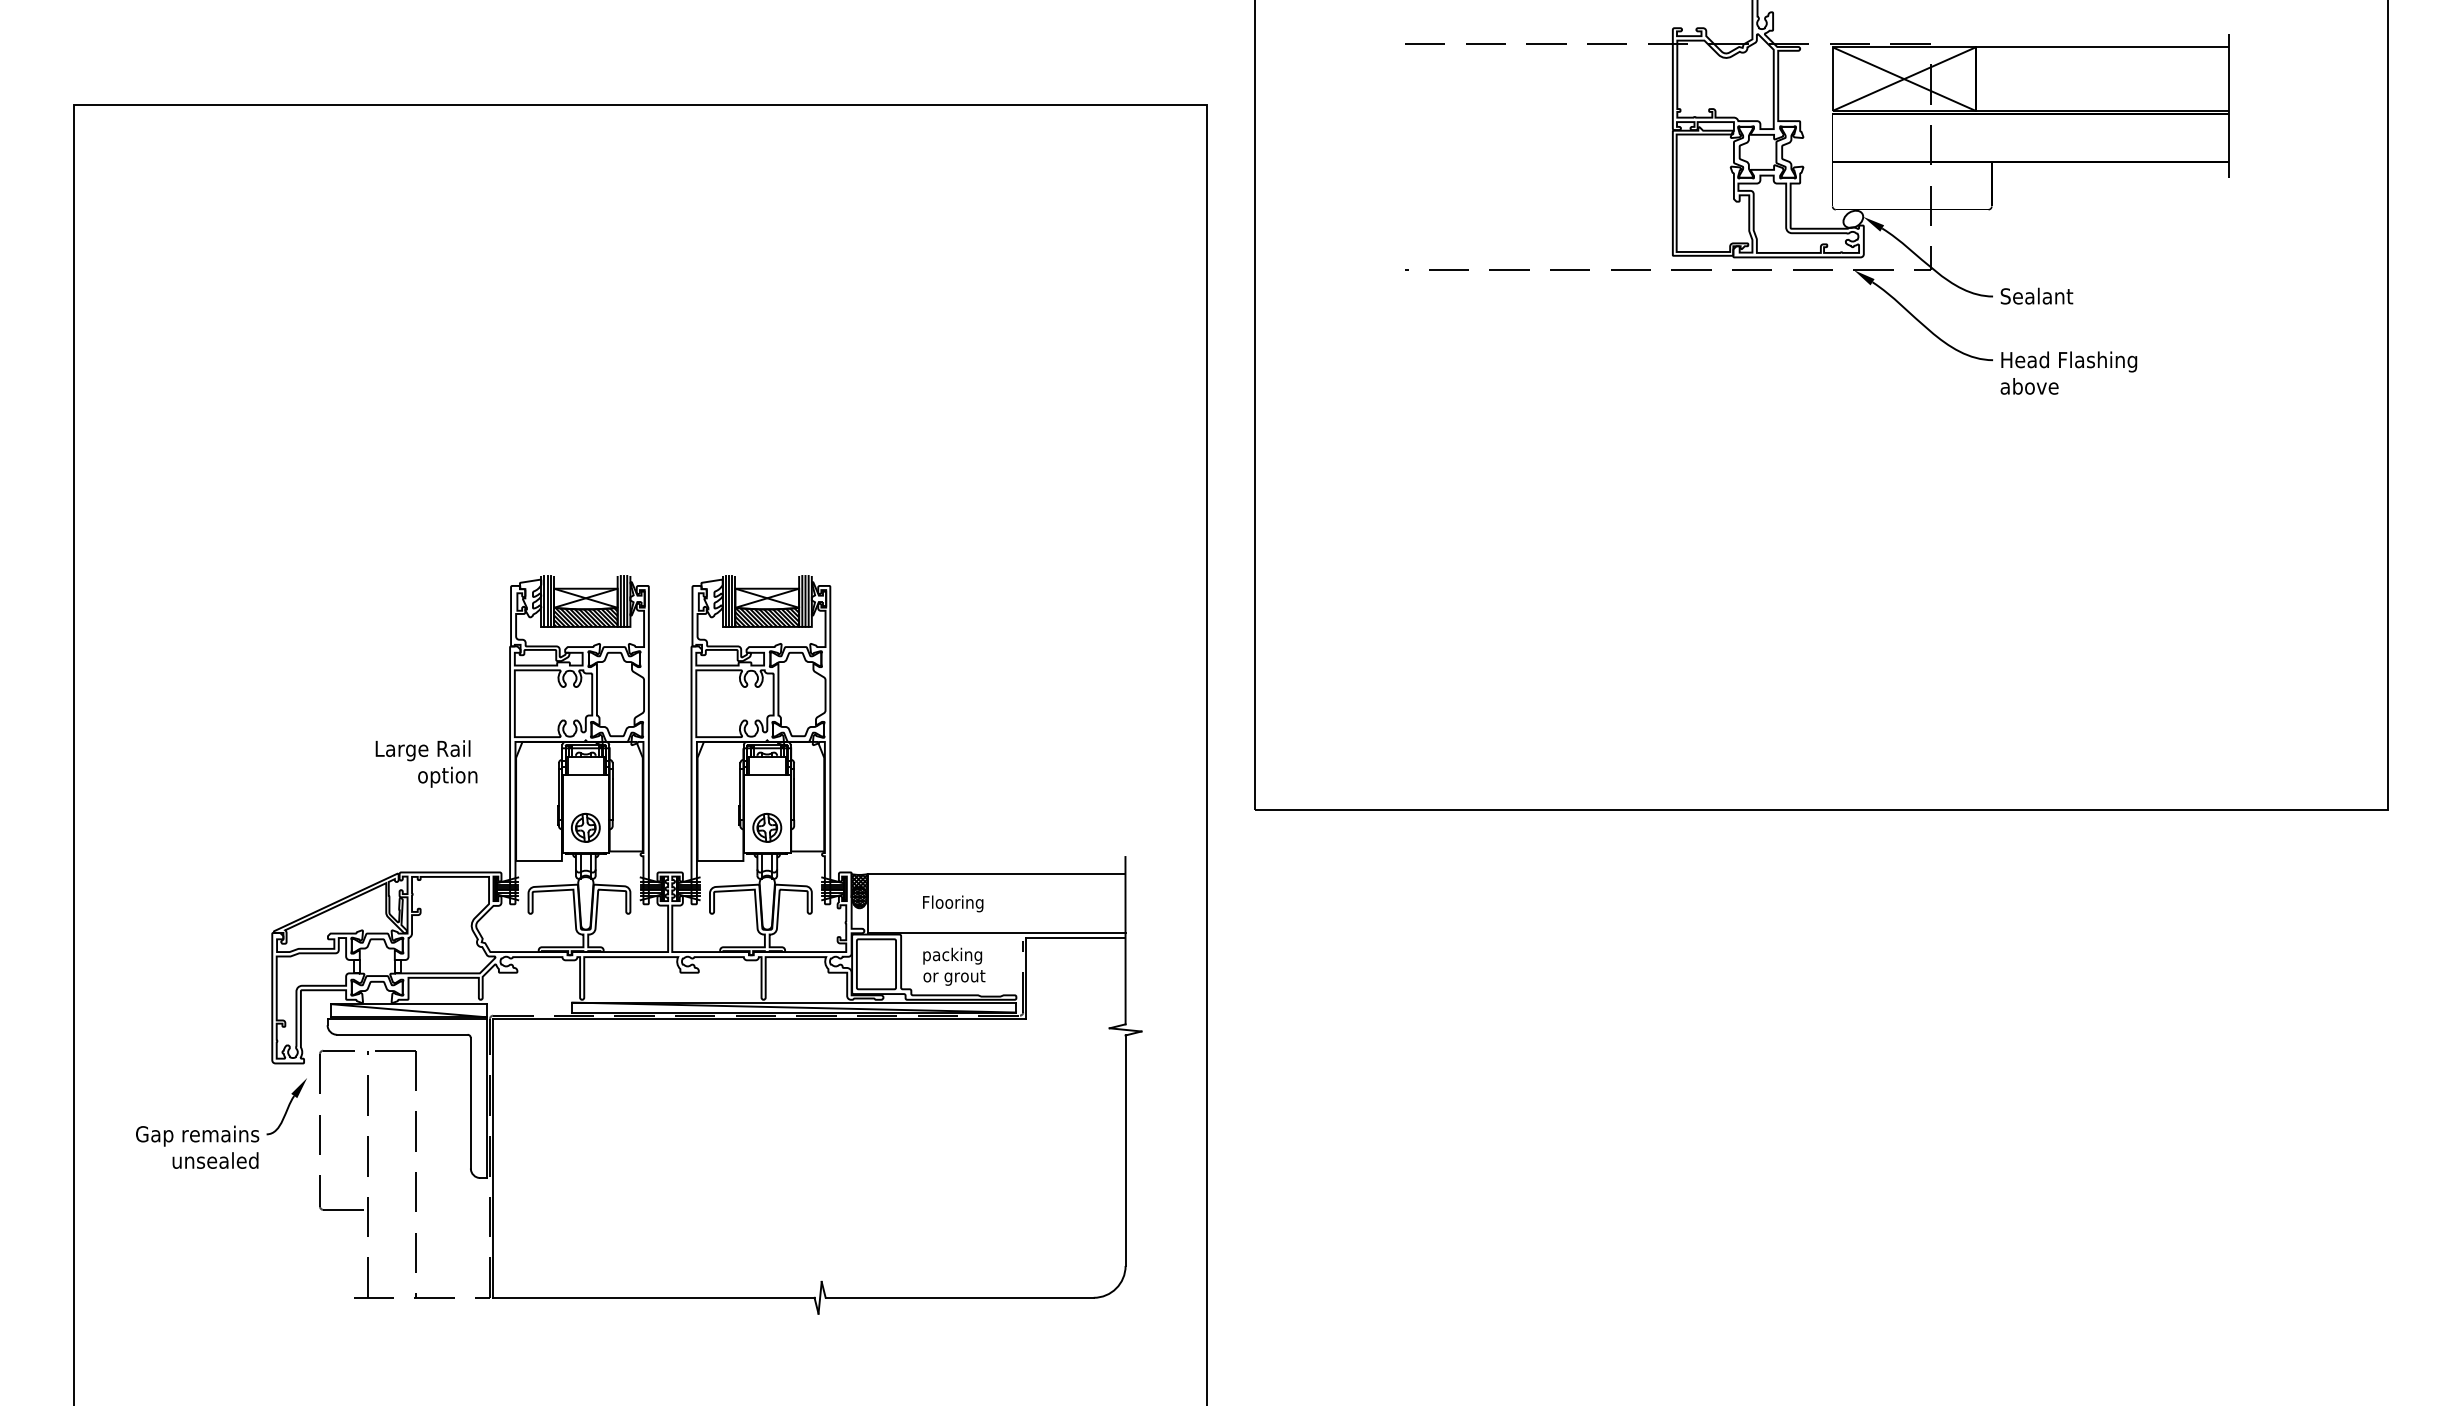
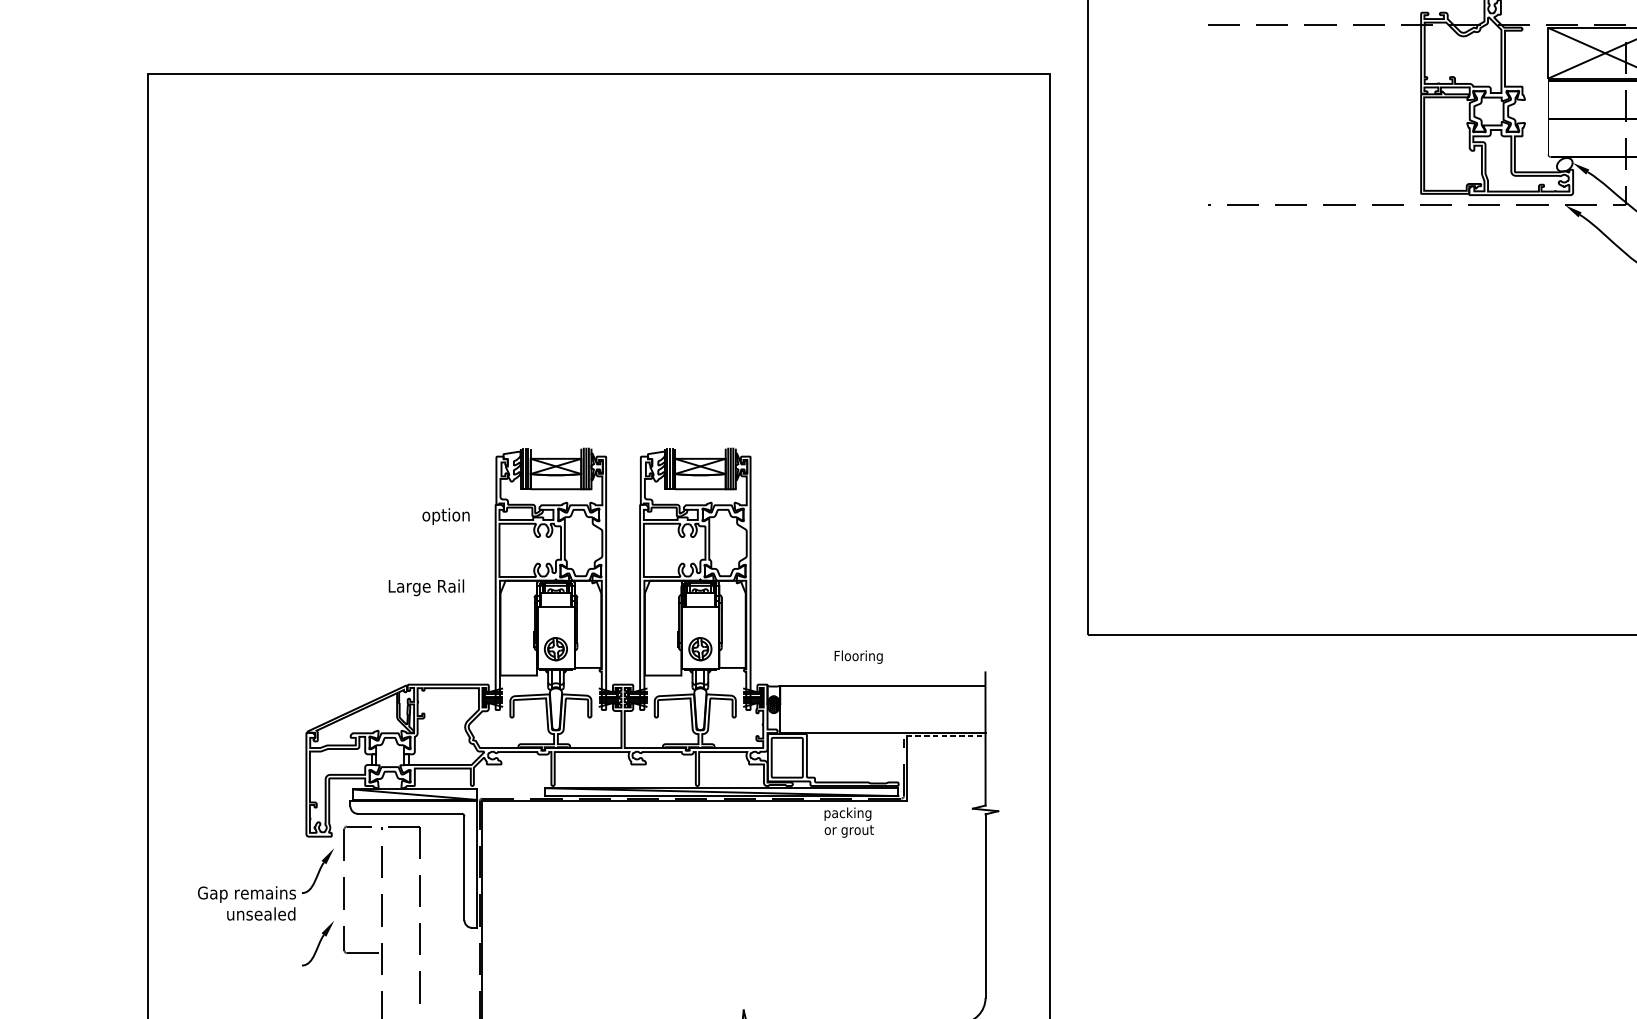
hatch: (585, 616) -> (555, 480), removed
hatch: (767, 616) -> (700, 480), removed
text: (447, 776) -> (445, 515), moved
hatch: (859, 885) -> (773, 695), removed
text: (953, 903) -> (858, 656), moved
line: (1076, 937) -> (946, 736), solid -> dashed
text: (954, 966) -> (849, 822), moved
part: (286, 1197) -> (317, 943), added

